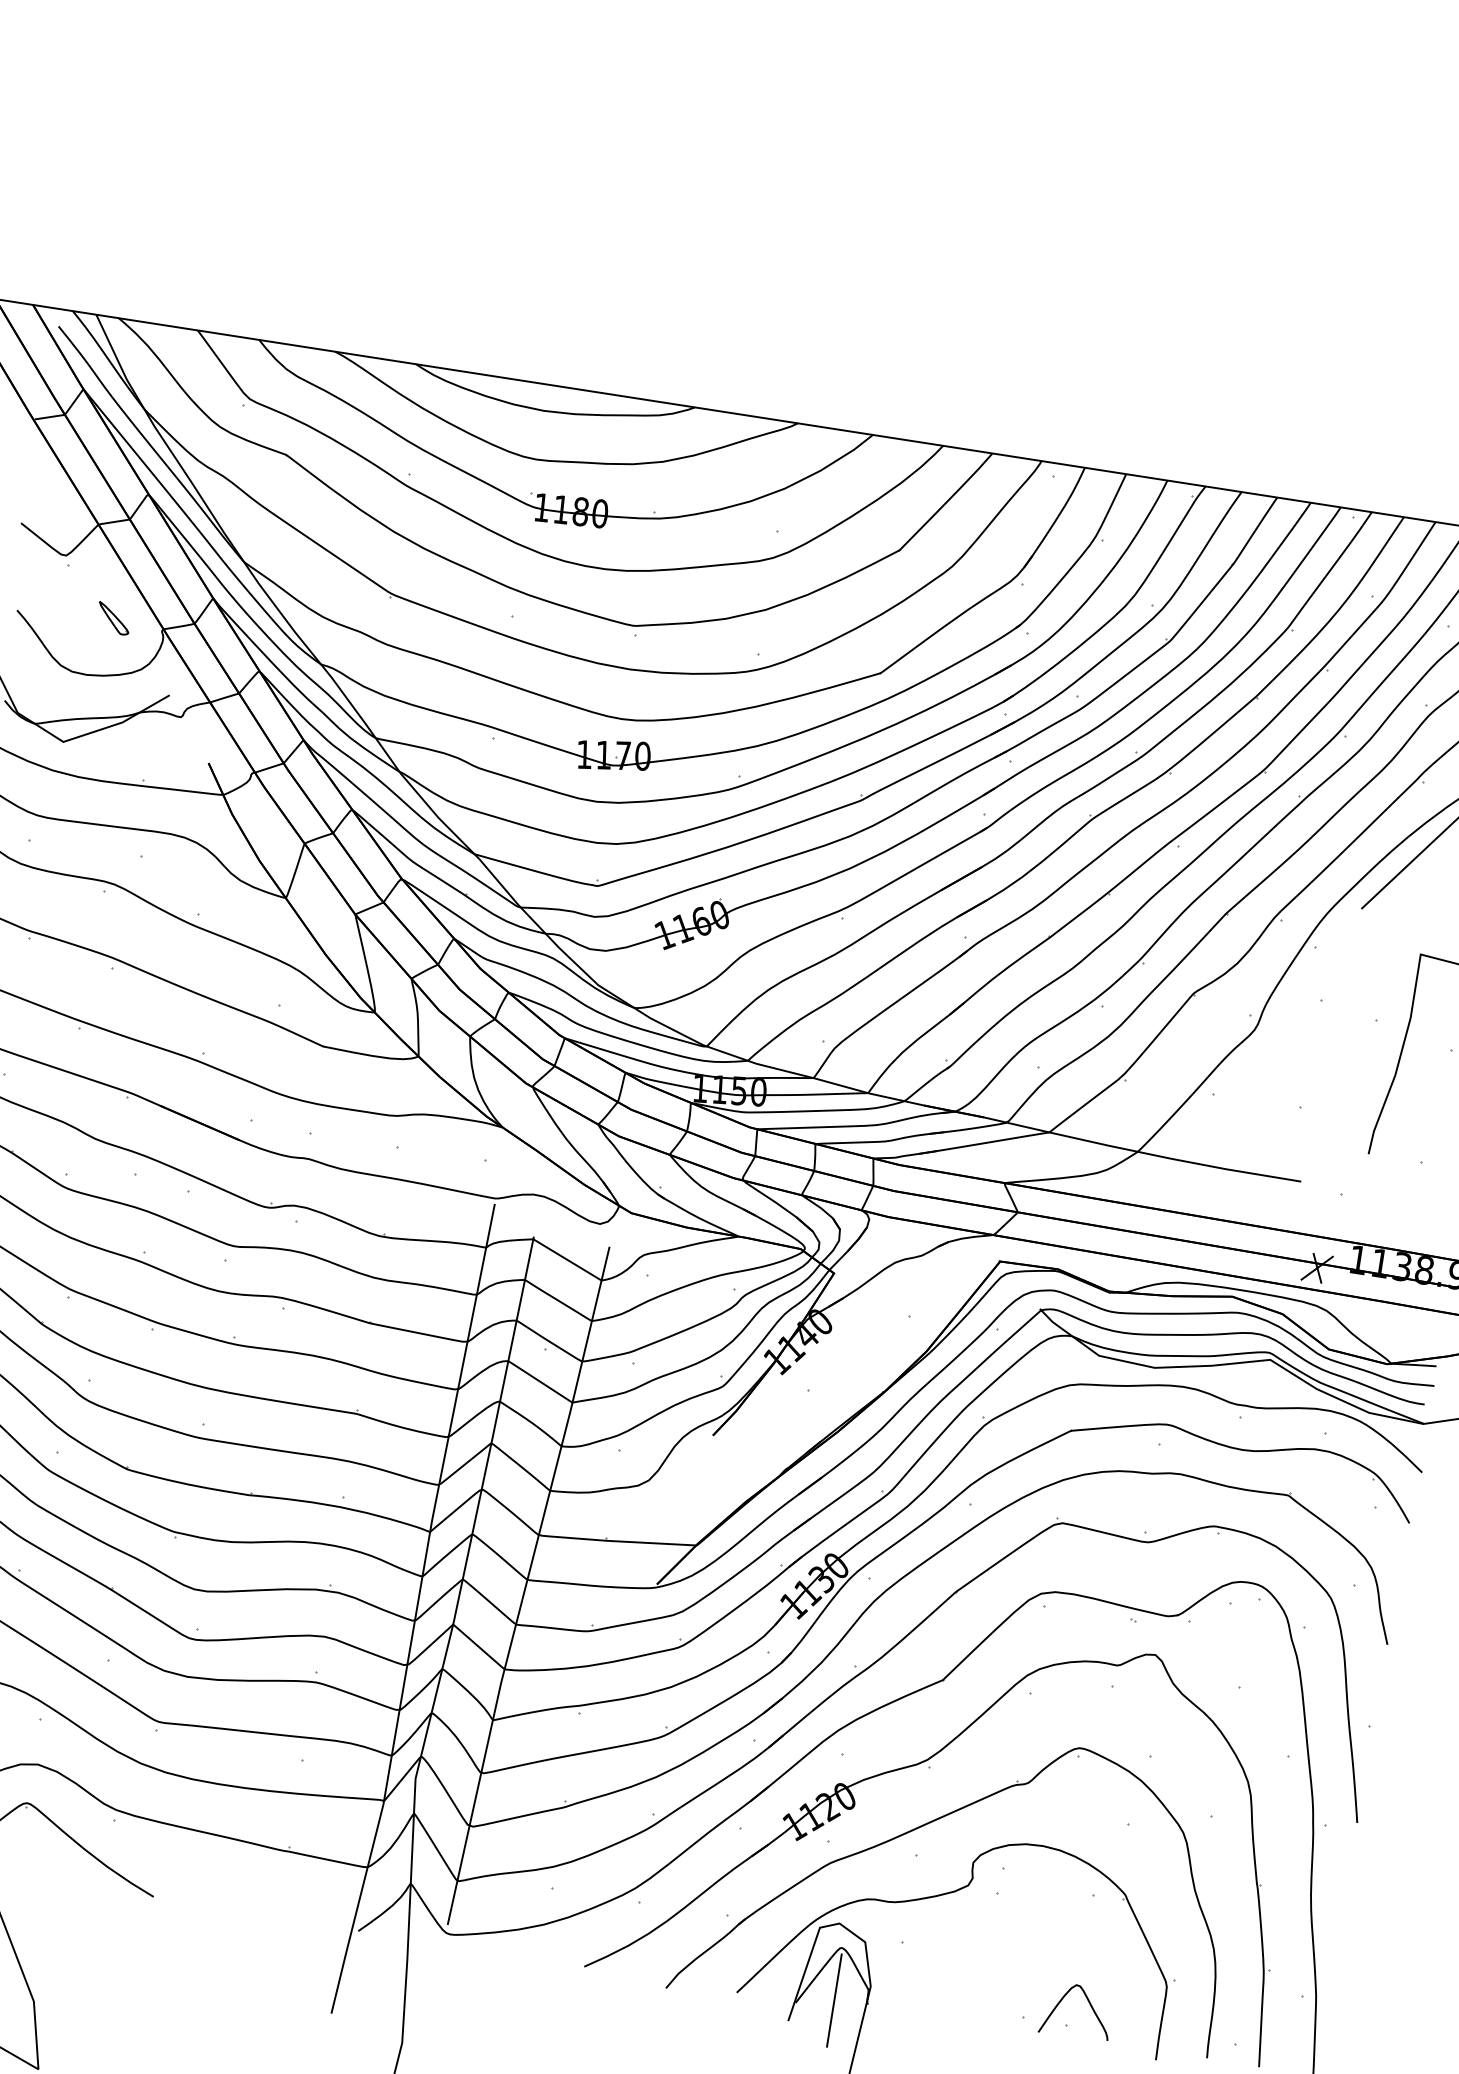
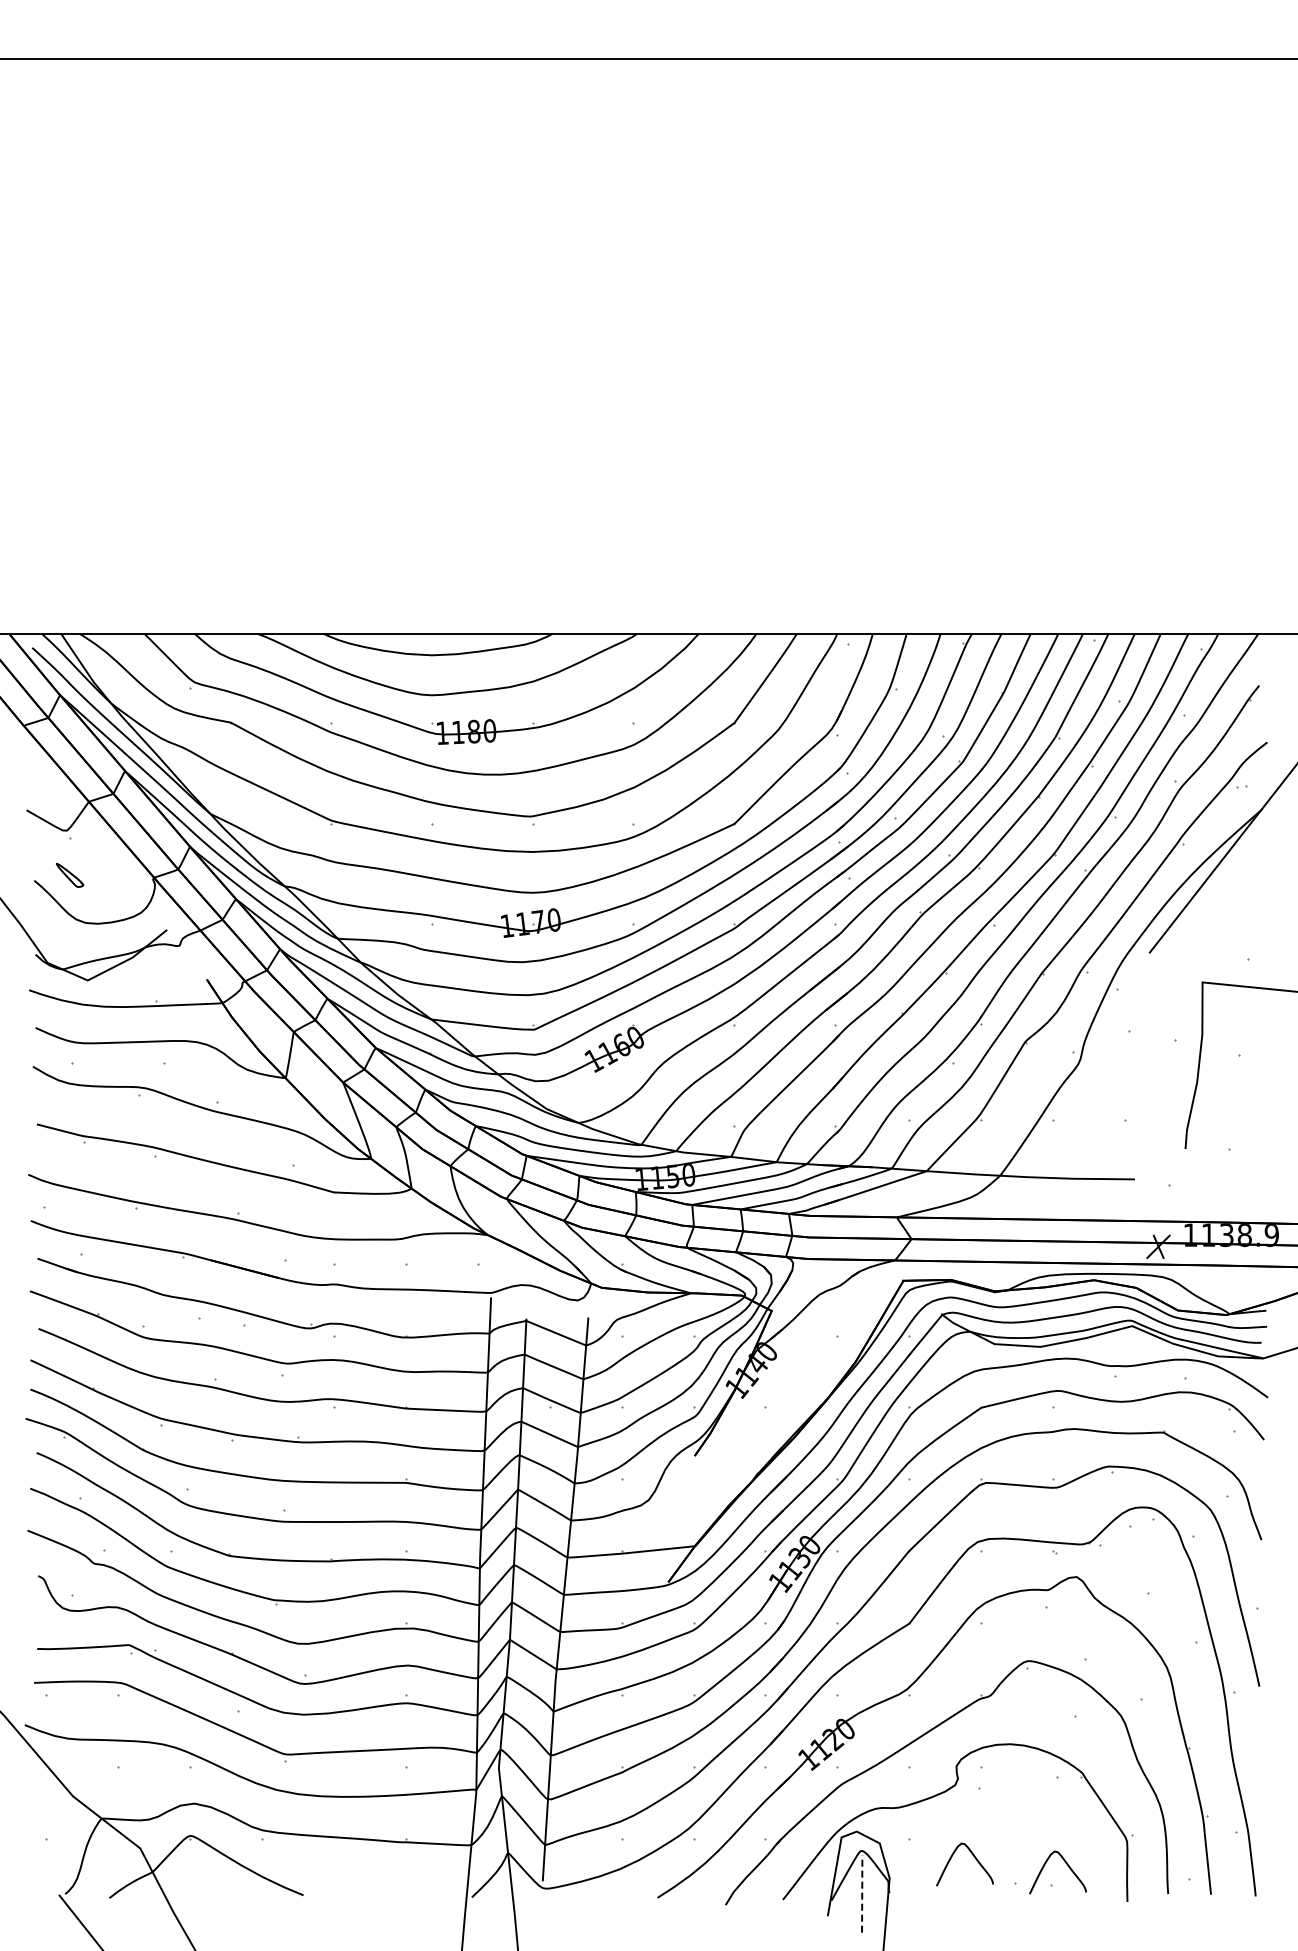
part: (114, 618) -> (70, 875), moved
curve: (977, 1978) -> (974, 1858), added
line: (834, 2001) -> (862, 1894), solid -> dashed

